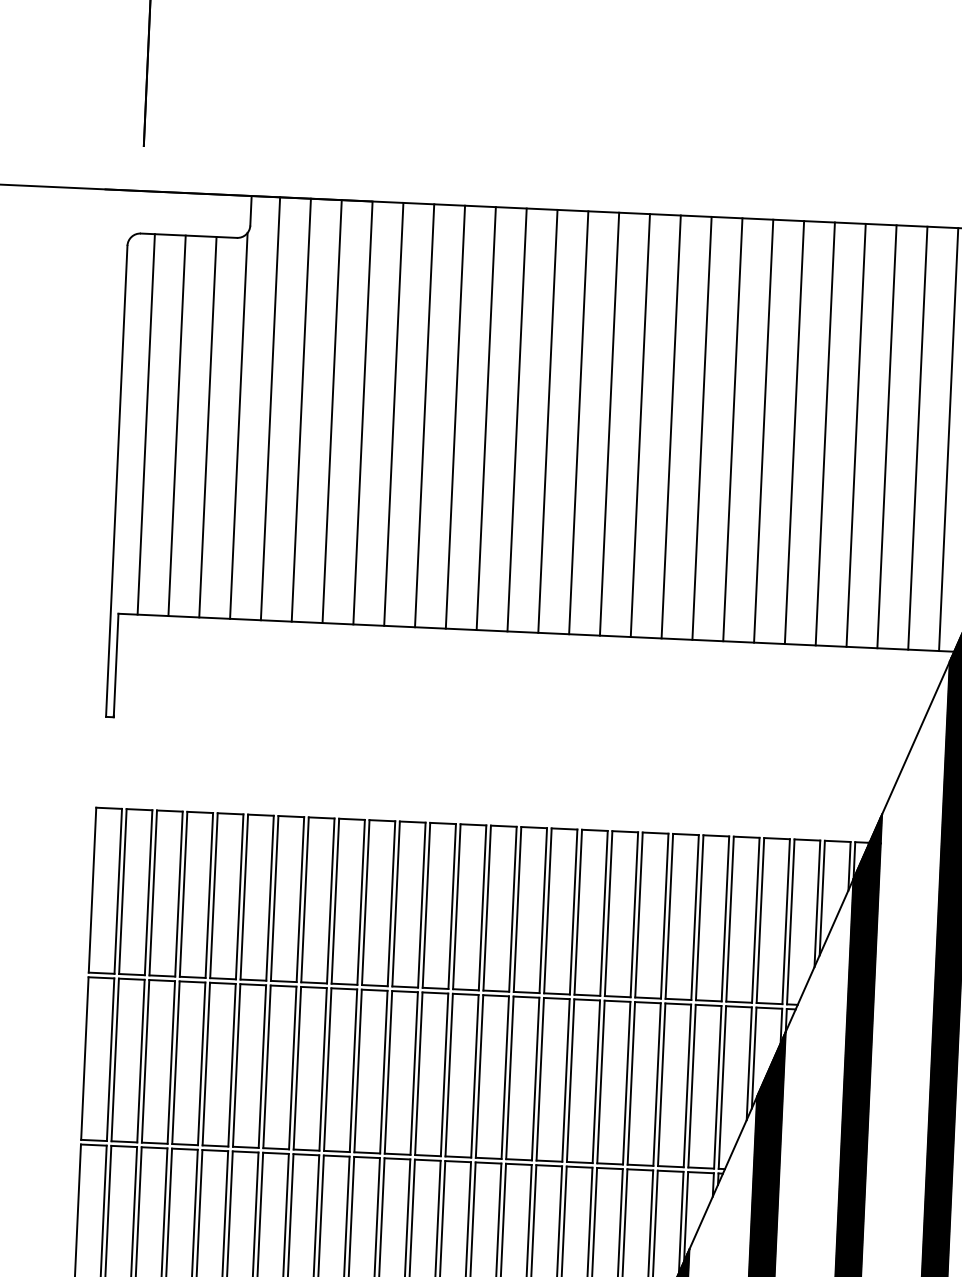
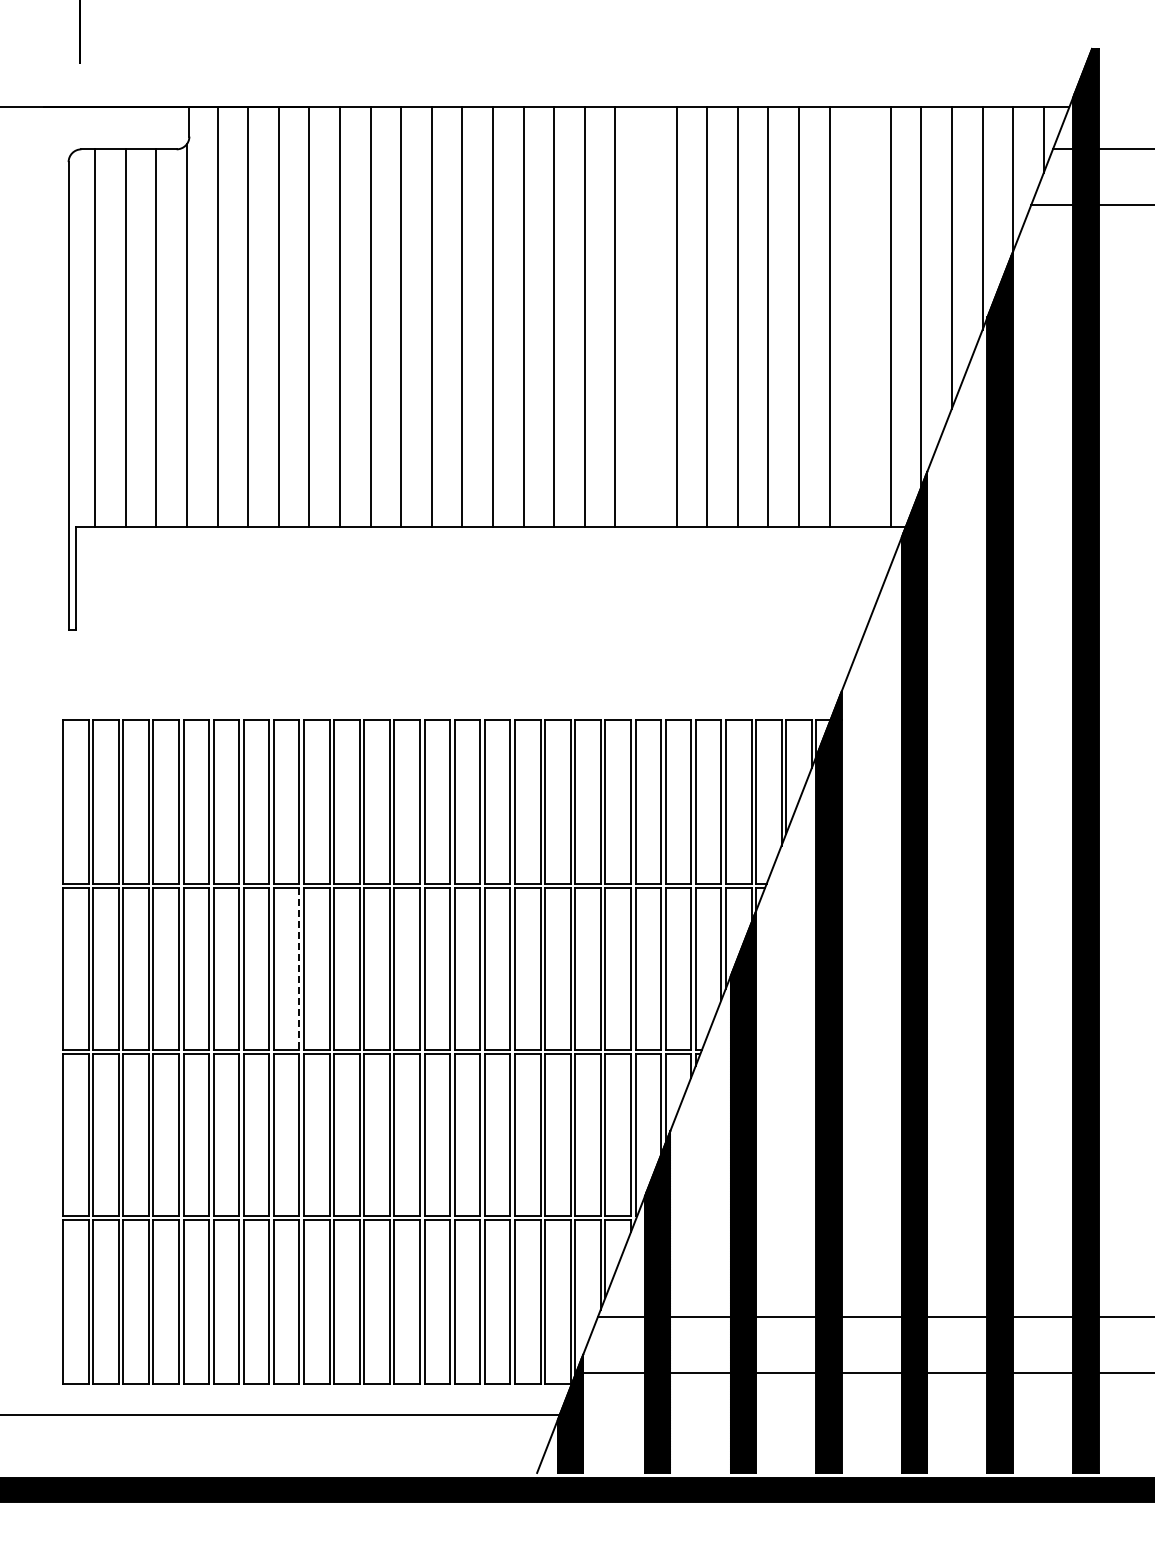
line: (701, 428) -> (645, 317), removed
line: (918, 438) -> (860, 317), removed
line: (323, 1069) -> (299, 969), solid -> dashed

